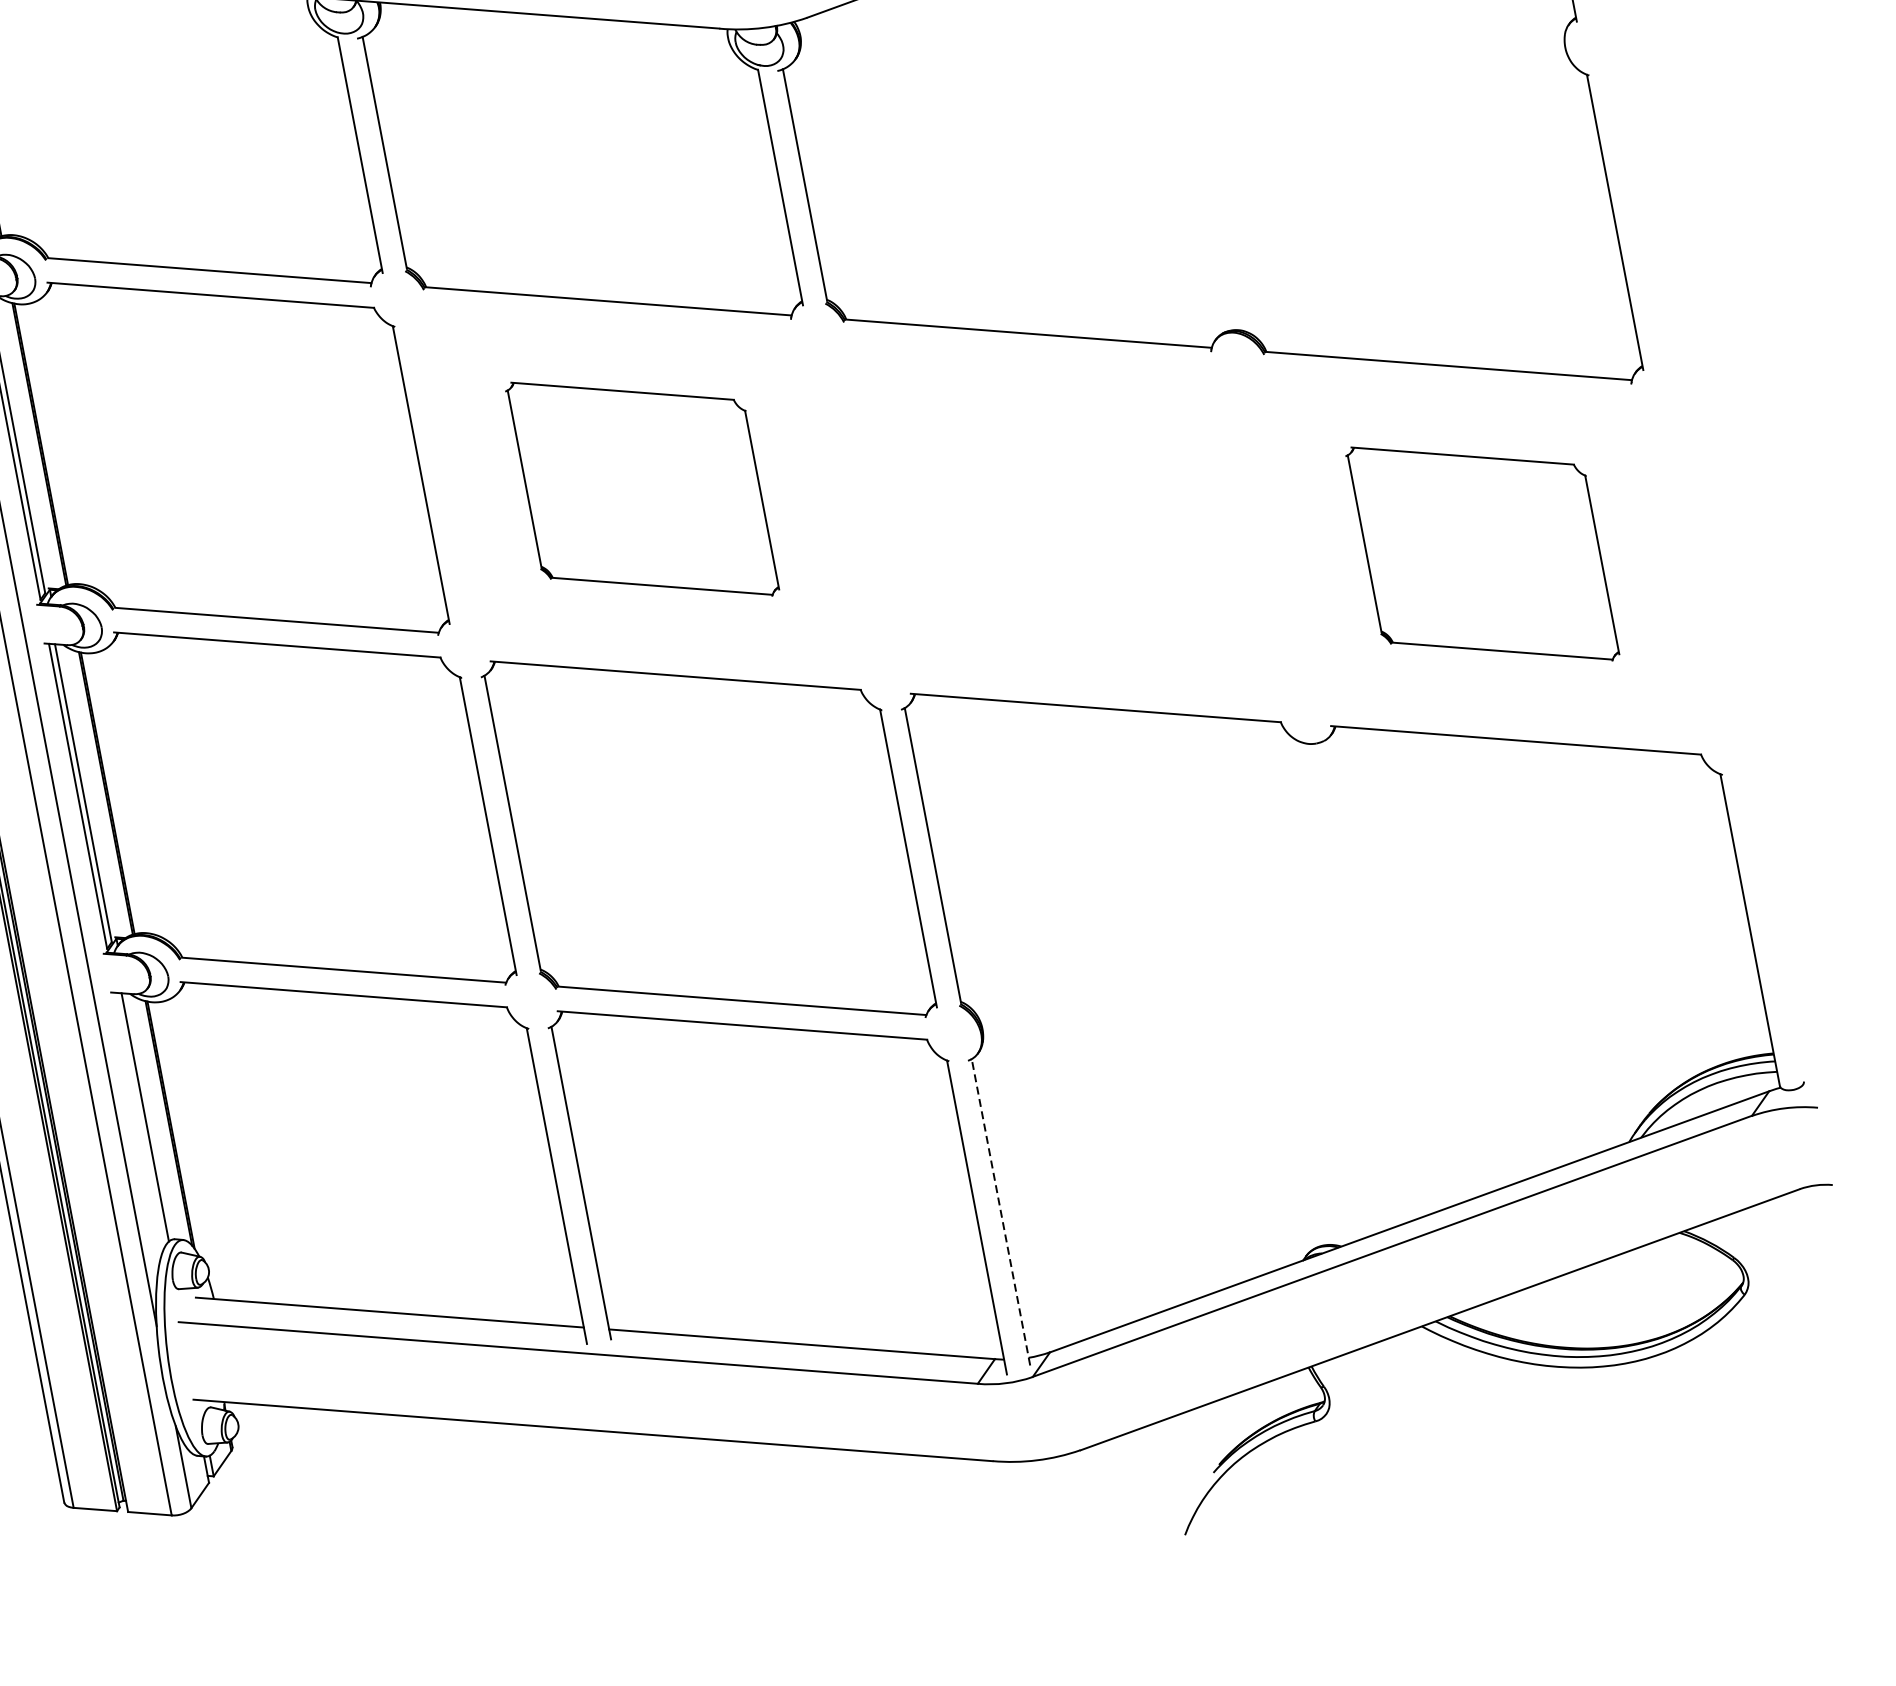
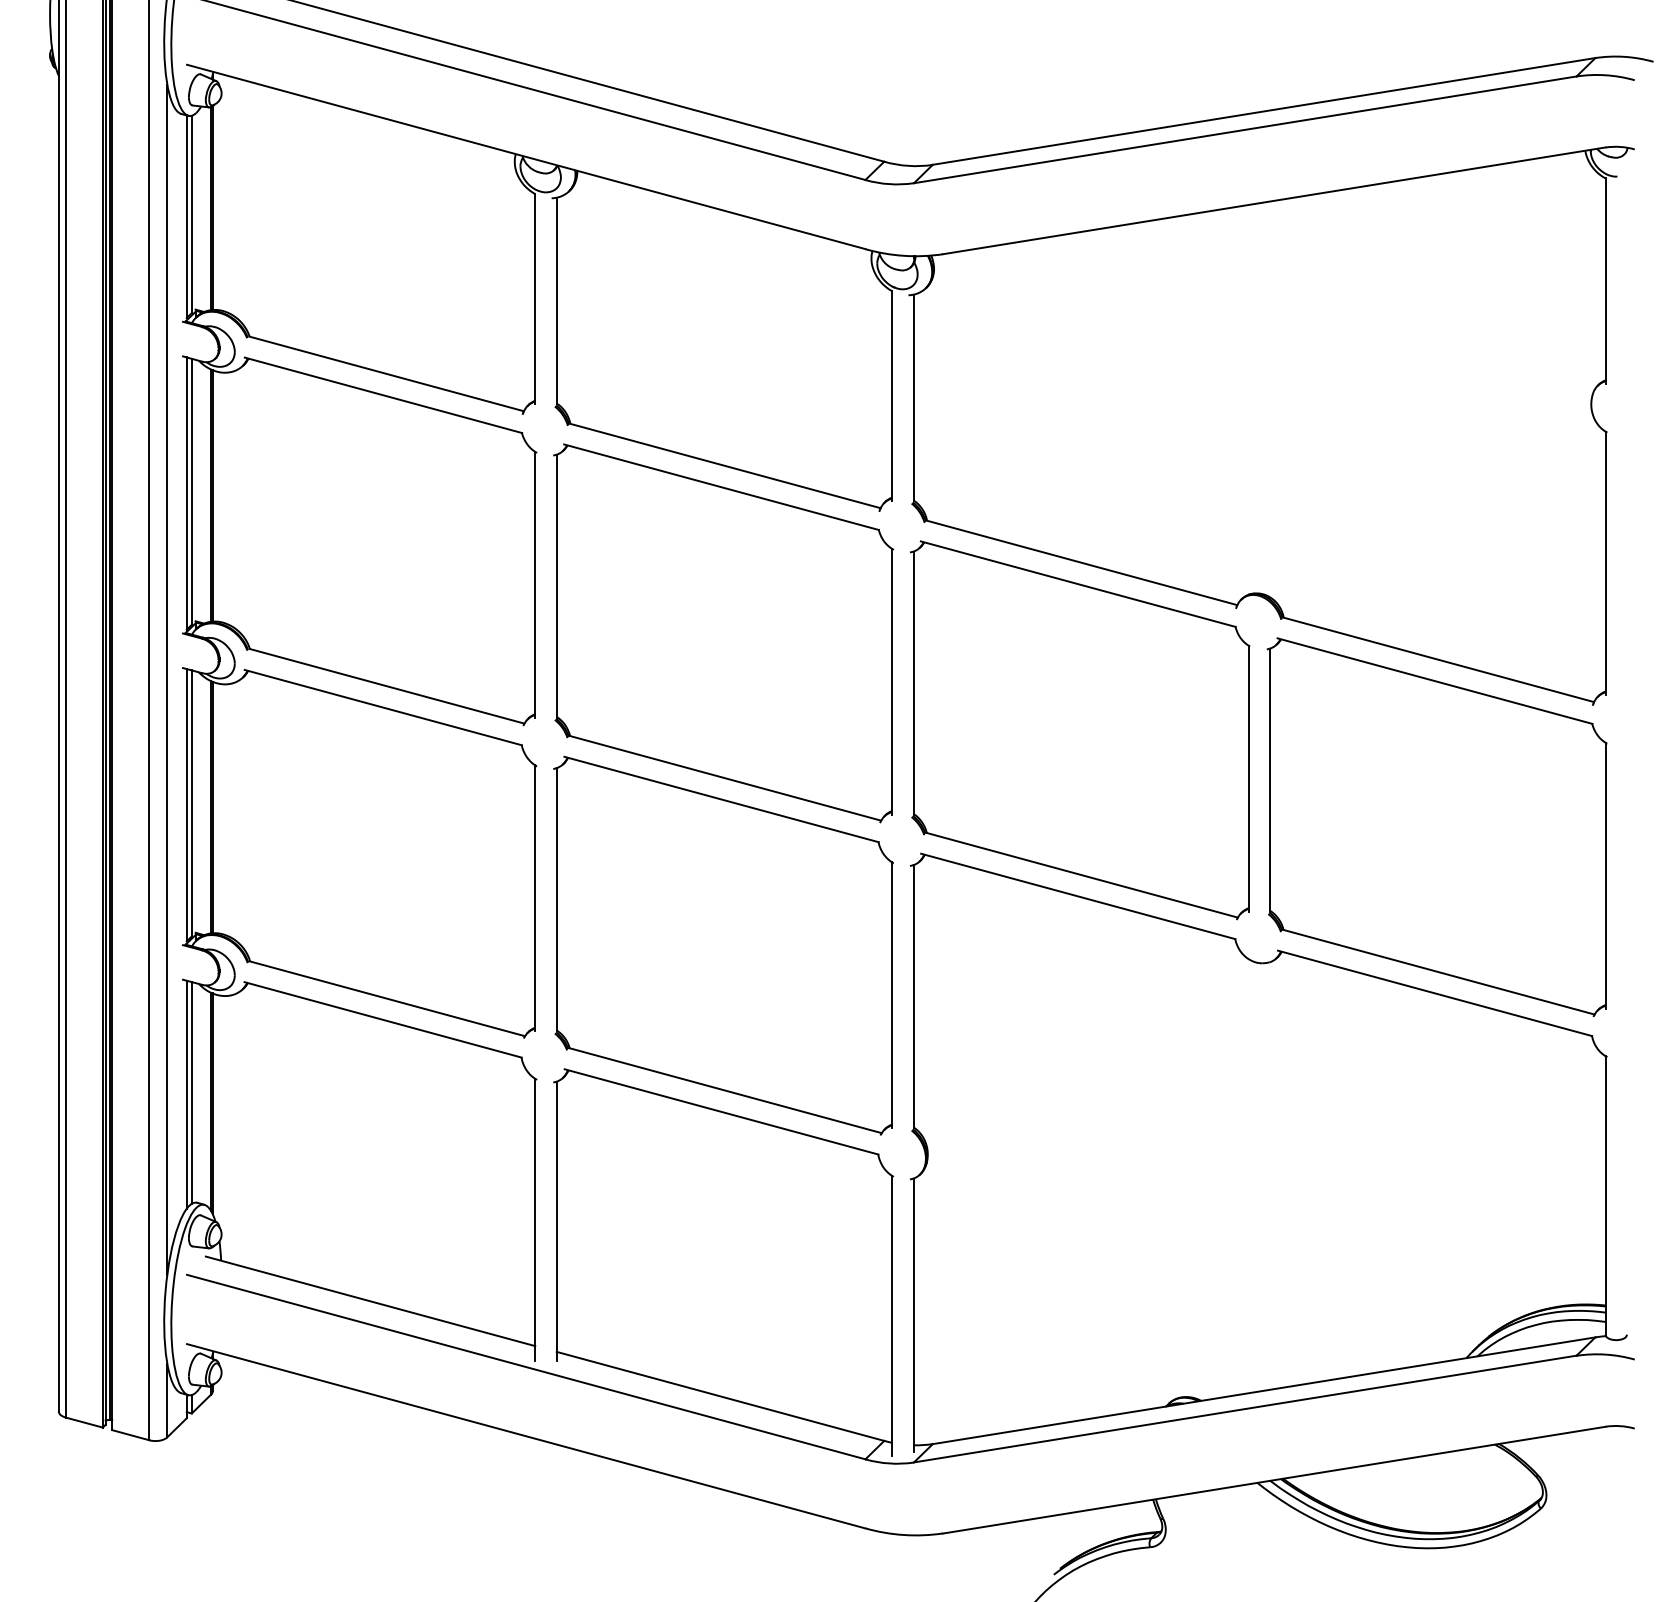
part: (642, 489) -> (723, 633), size x1.67
part: (1062, 521) -> (1080, 730), added
part: (1482, 554) -> (1436, 827), size x1.67
line: (139, 1120) -> (186, 1094), added
line: (1000, 1212) -> (913, 1315), dashed -> solid

